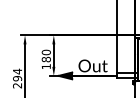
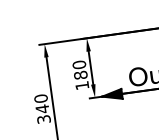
text: (17, 78) -> (42, 108), 294 -> 340

